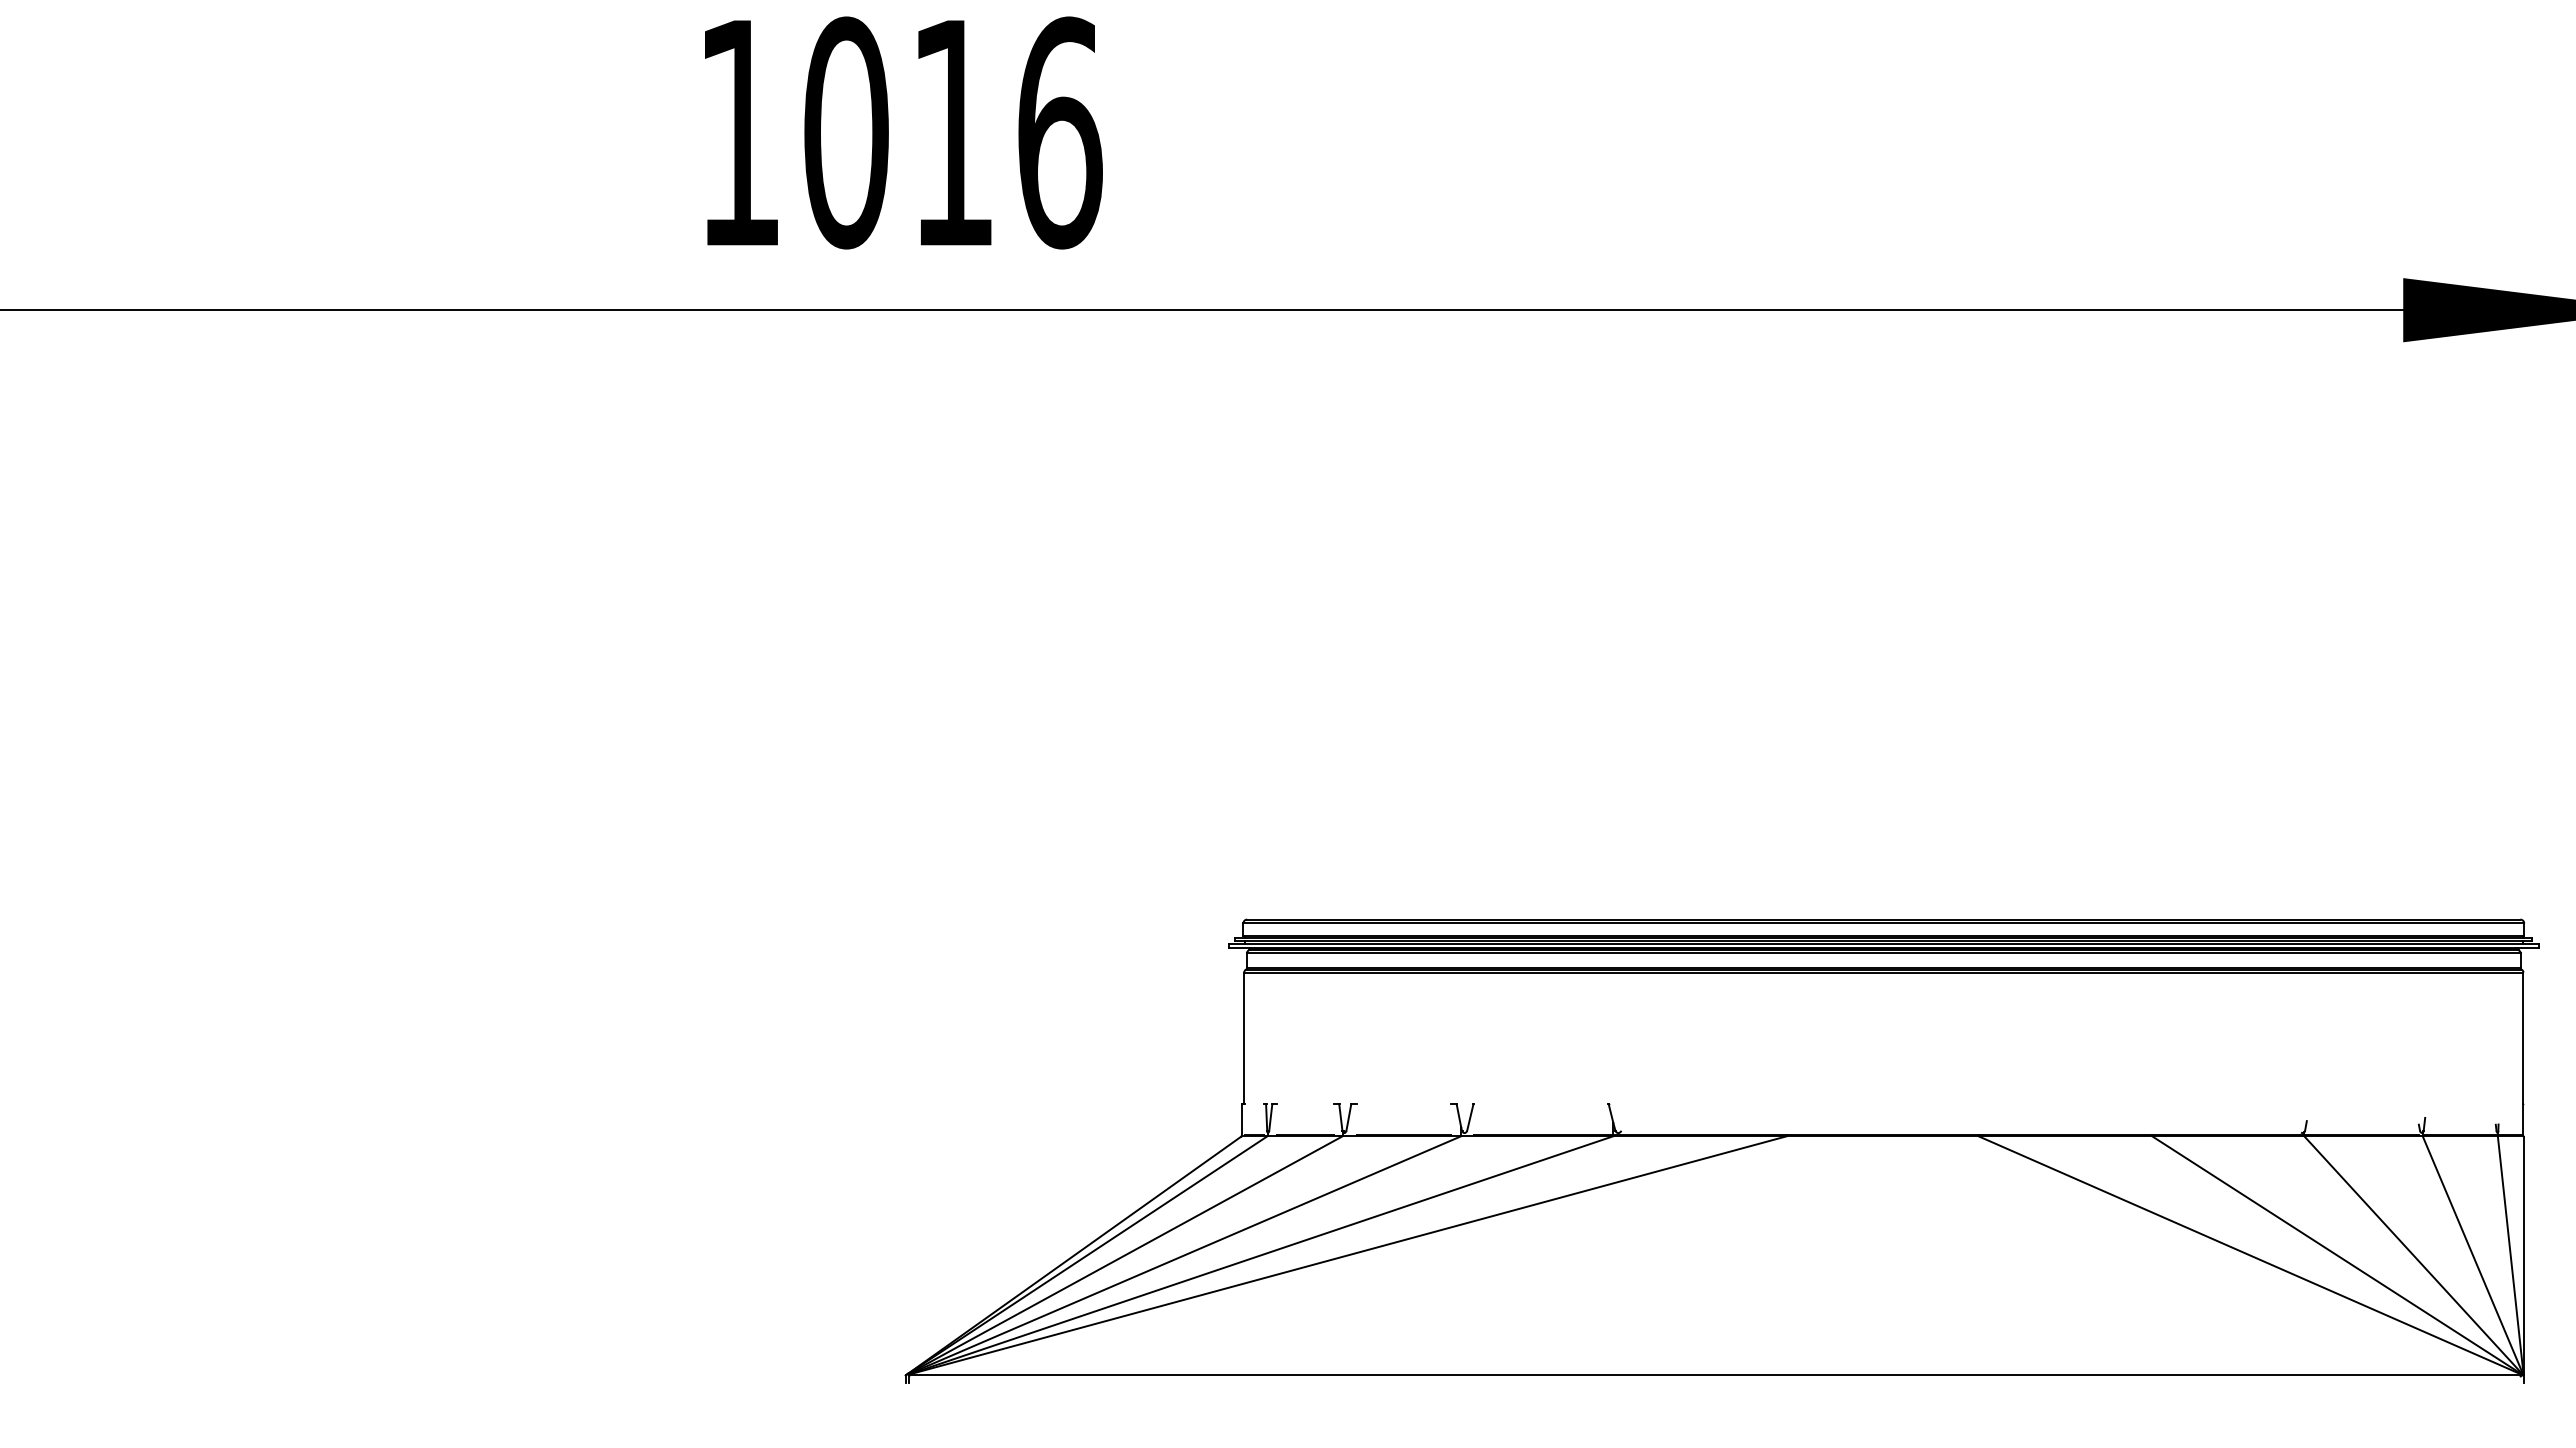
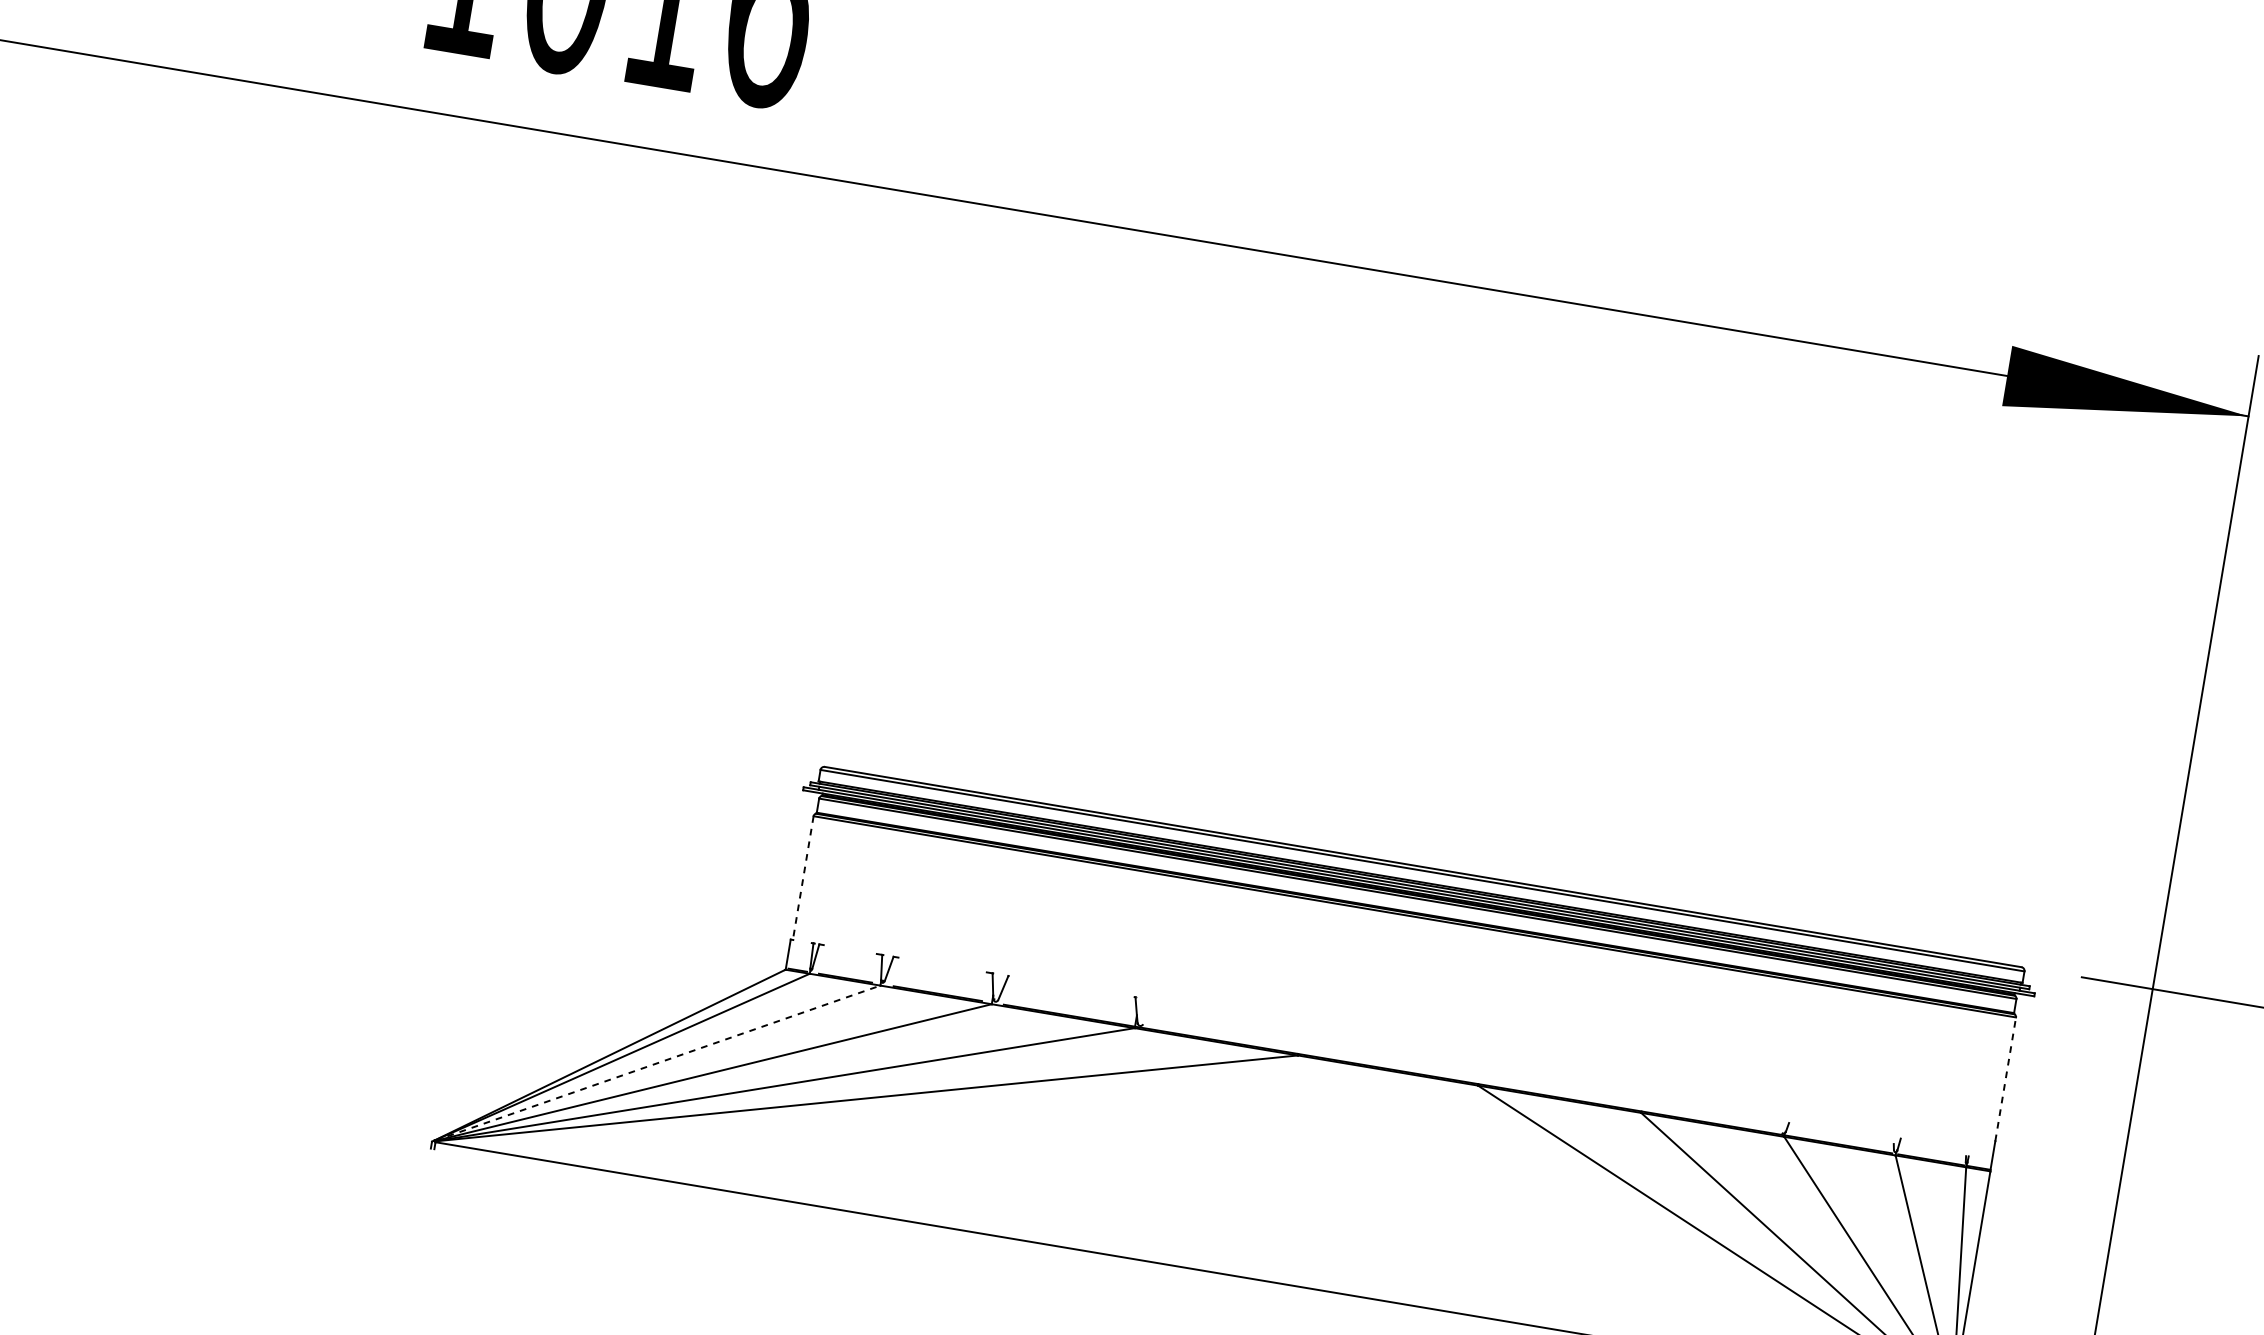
line: (1244, 1038) -> (803, 878), solid -> dashed
line: (2523, 1038) -> (2005, 1079), solid -> dashed
line: (1126, 1254) -> (658, 1062), solid -> dashed

